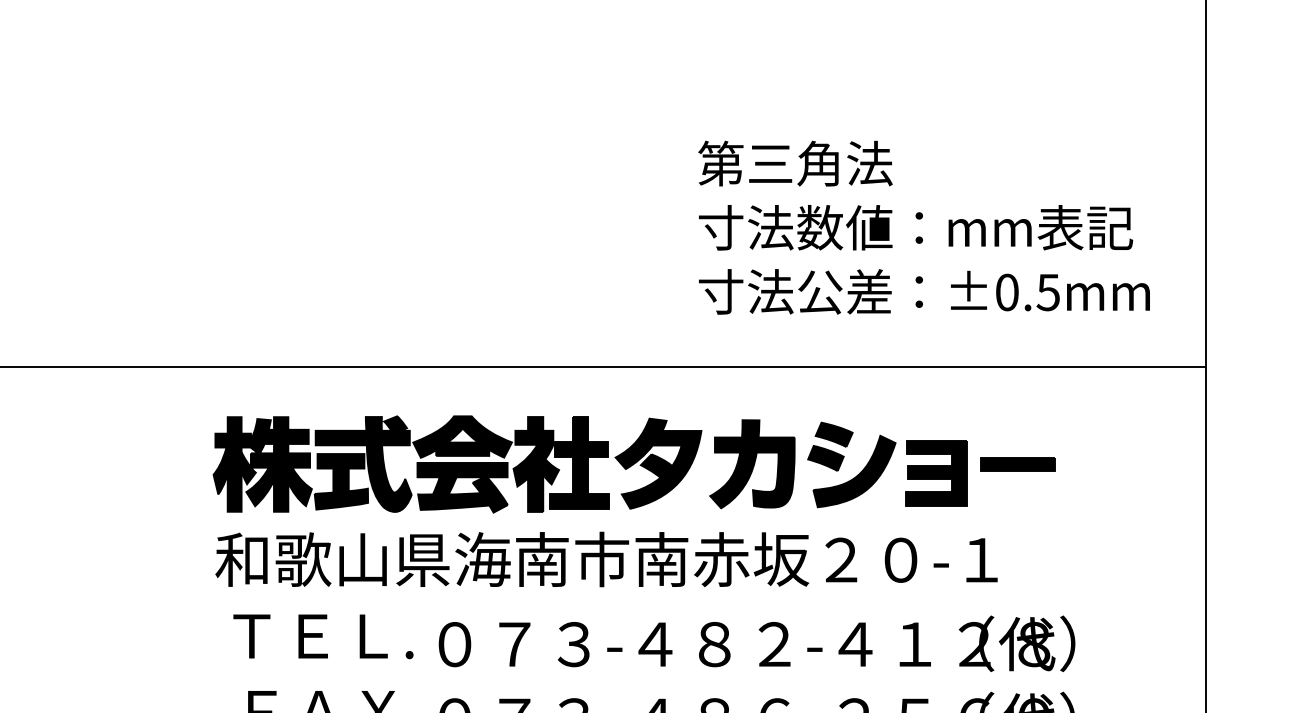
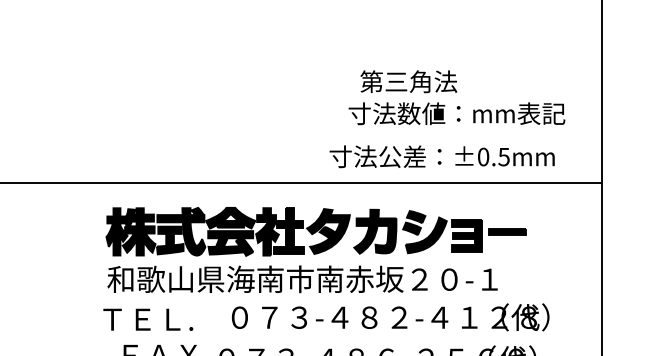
text: (794, 163) -> (408, 81), moved
text: (923, 291) -> (441, 156), moved
text: (323, 636) -> (148, 319), moved
text: (756, 644) -> (390, 317), moved

